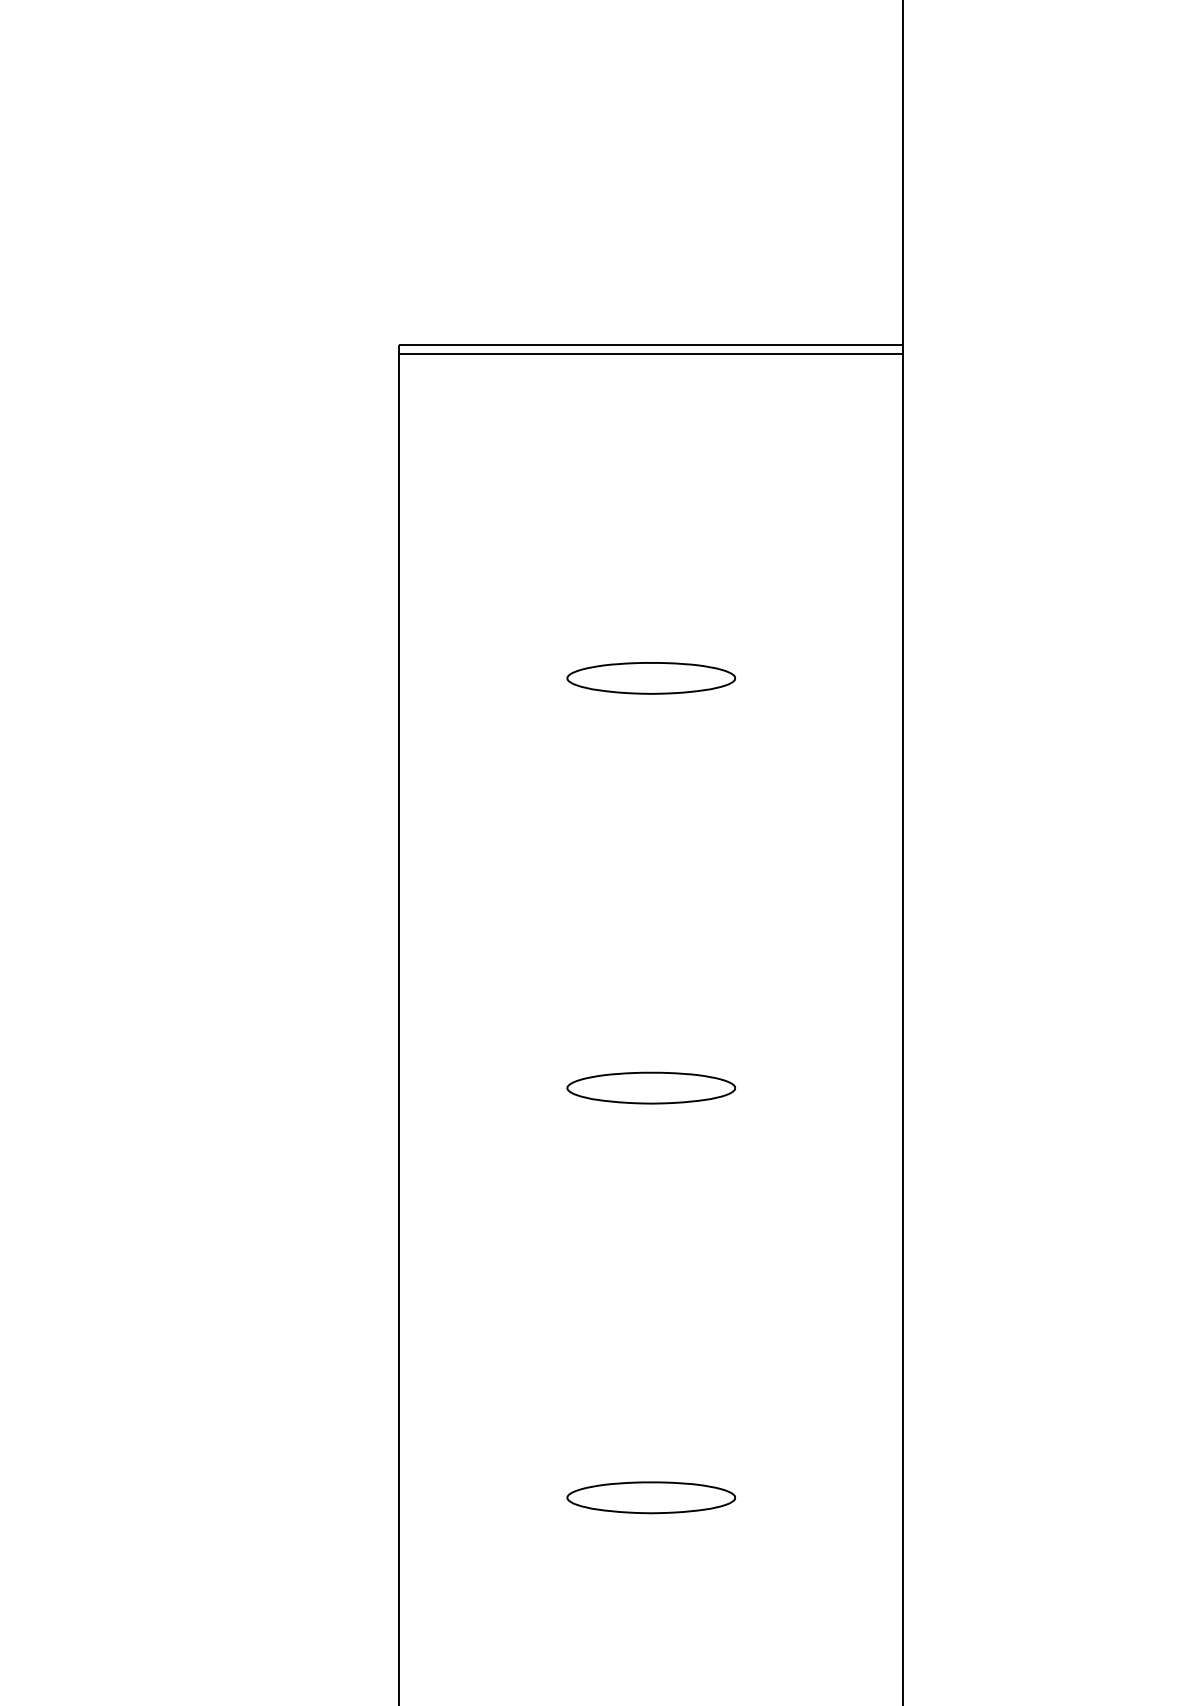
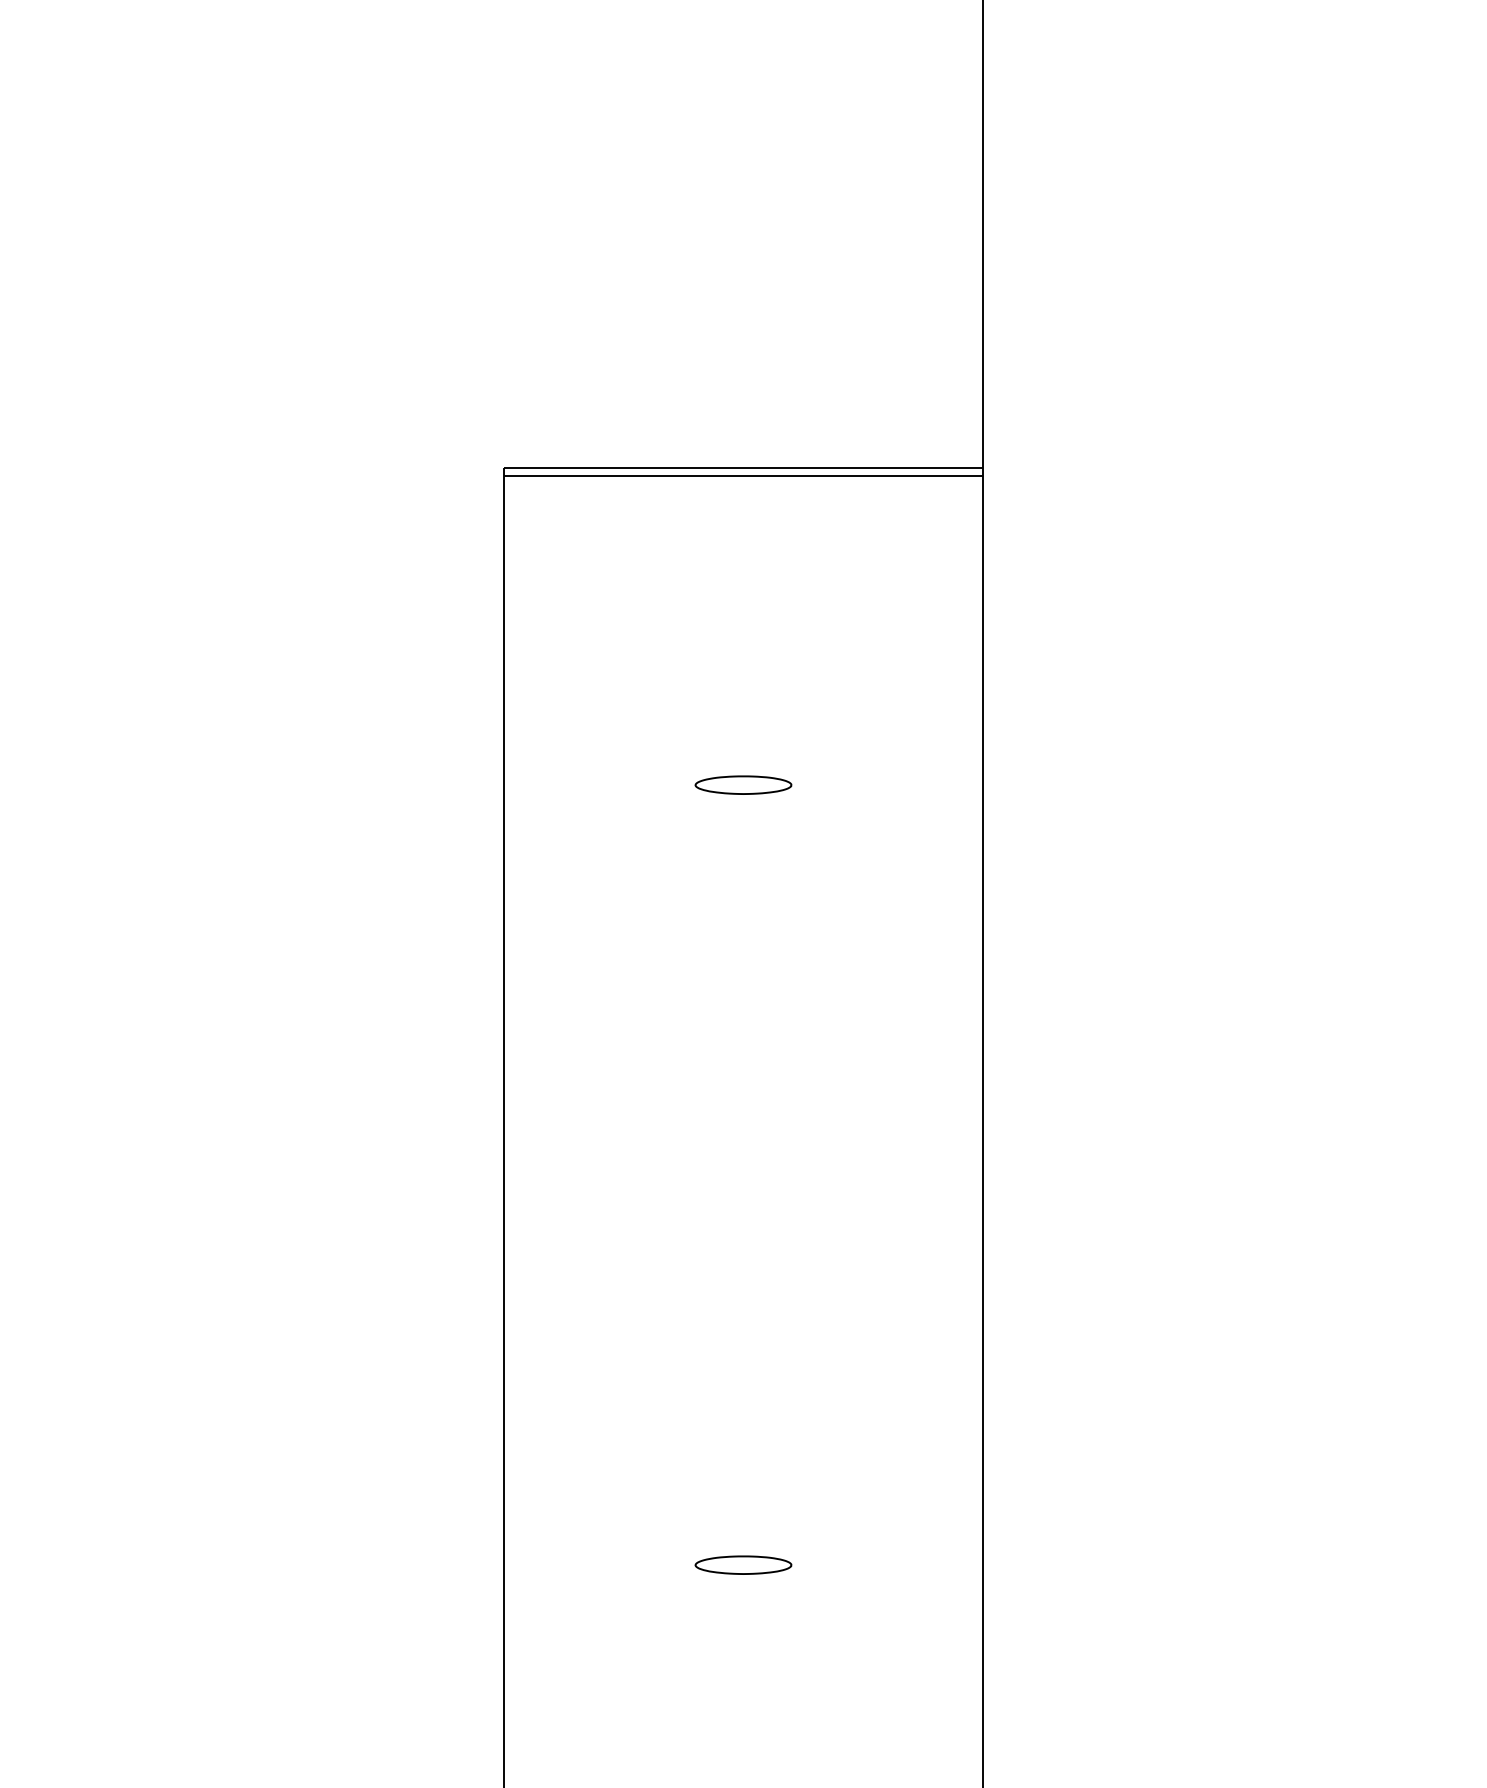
part: (651, 677) -> (743, 784), size x0.6
part: (651, 1087) -> (743, 1174), removed
part: (651, 1496) -> (743, 1564), size x0.6

